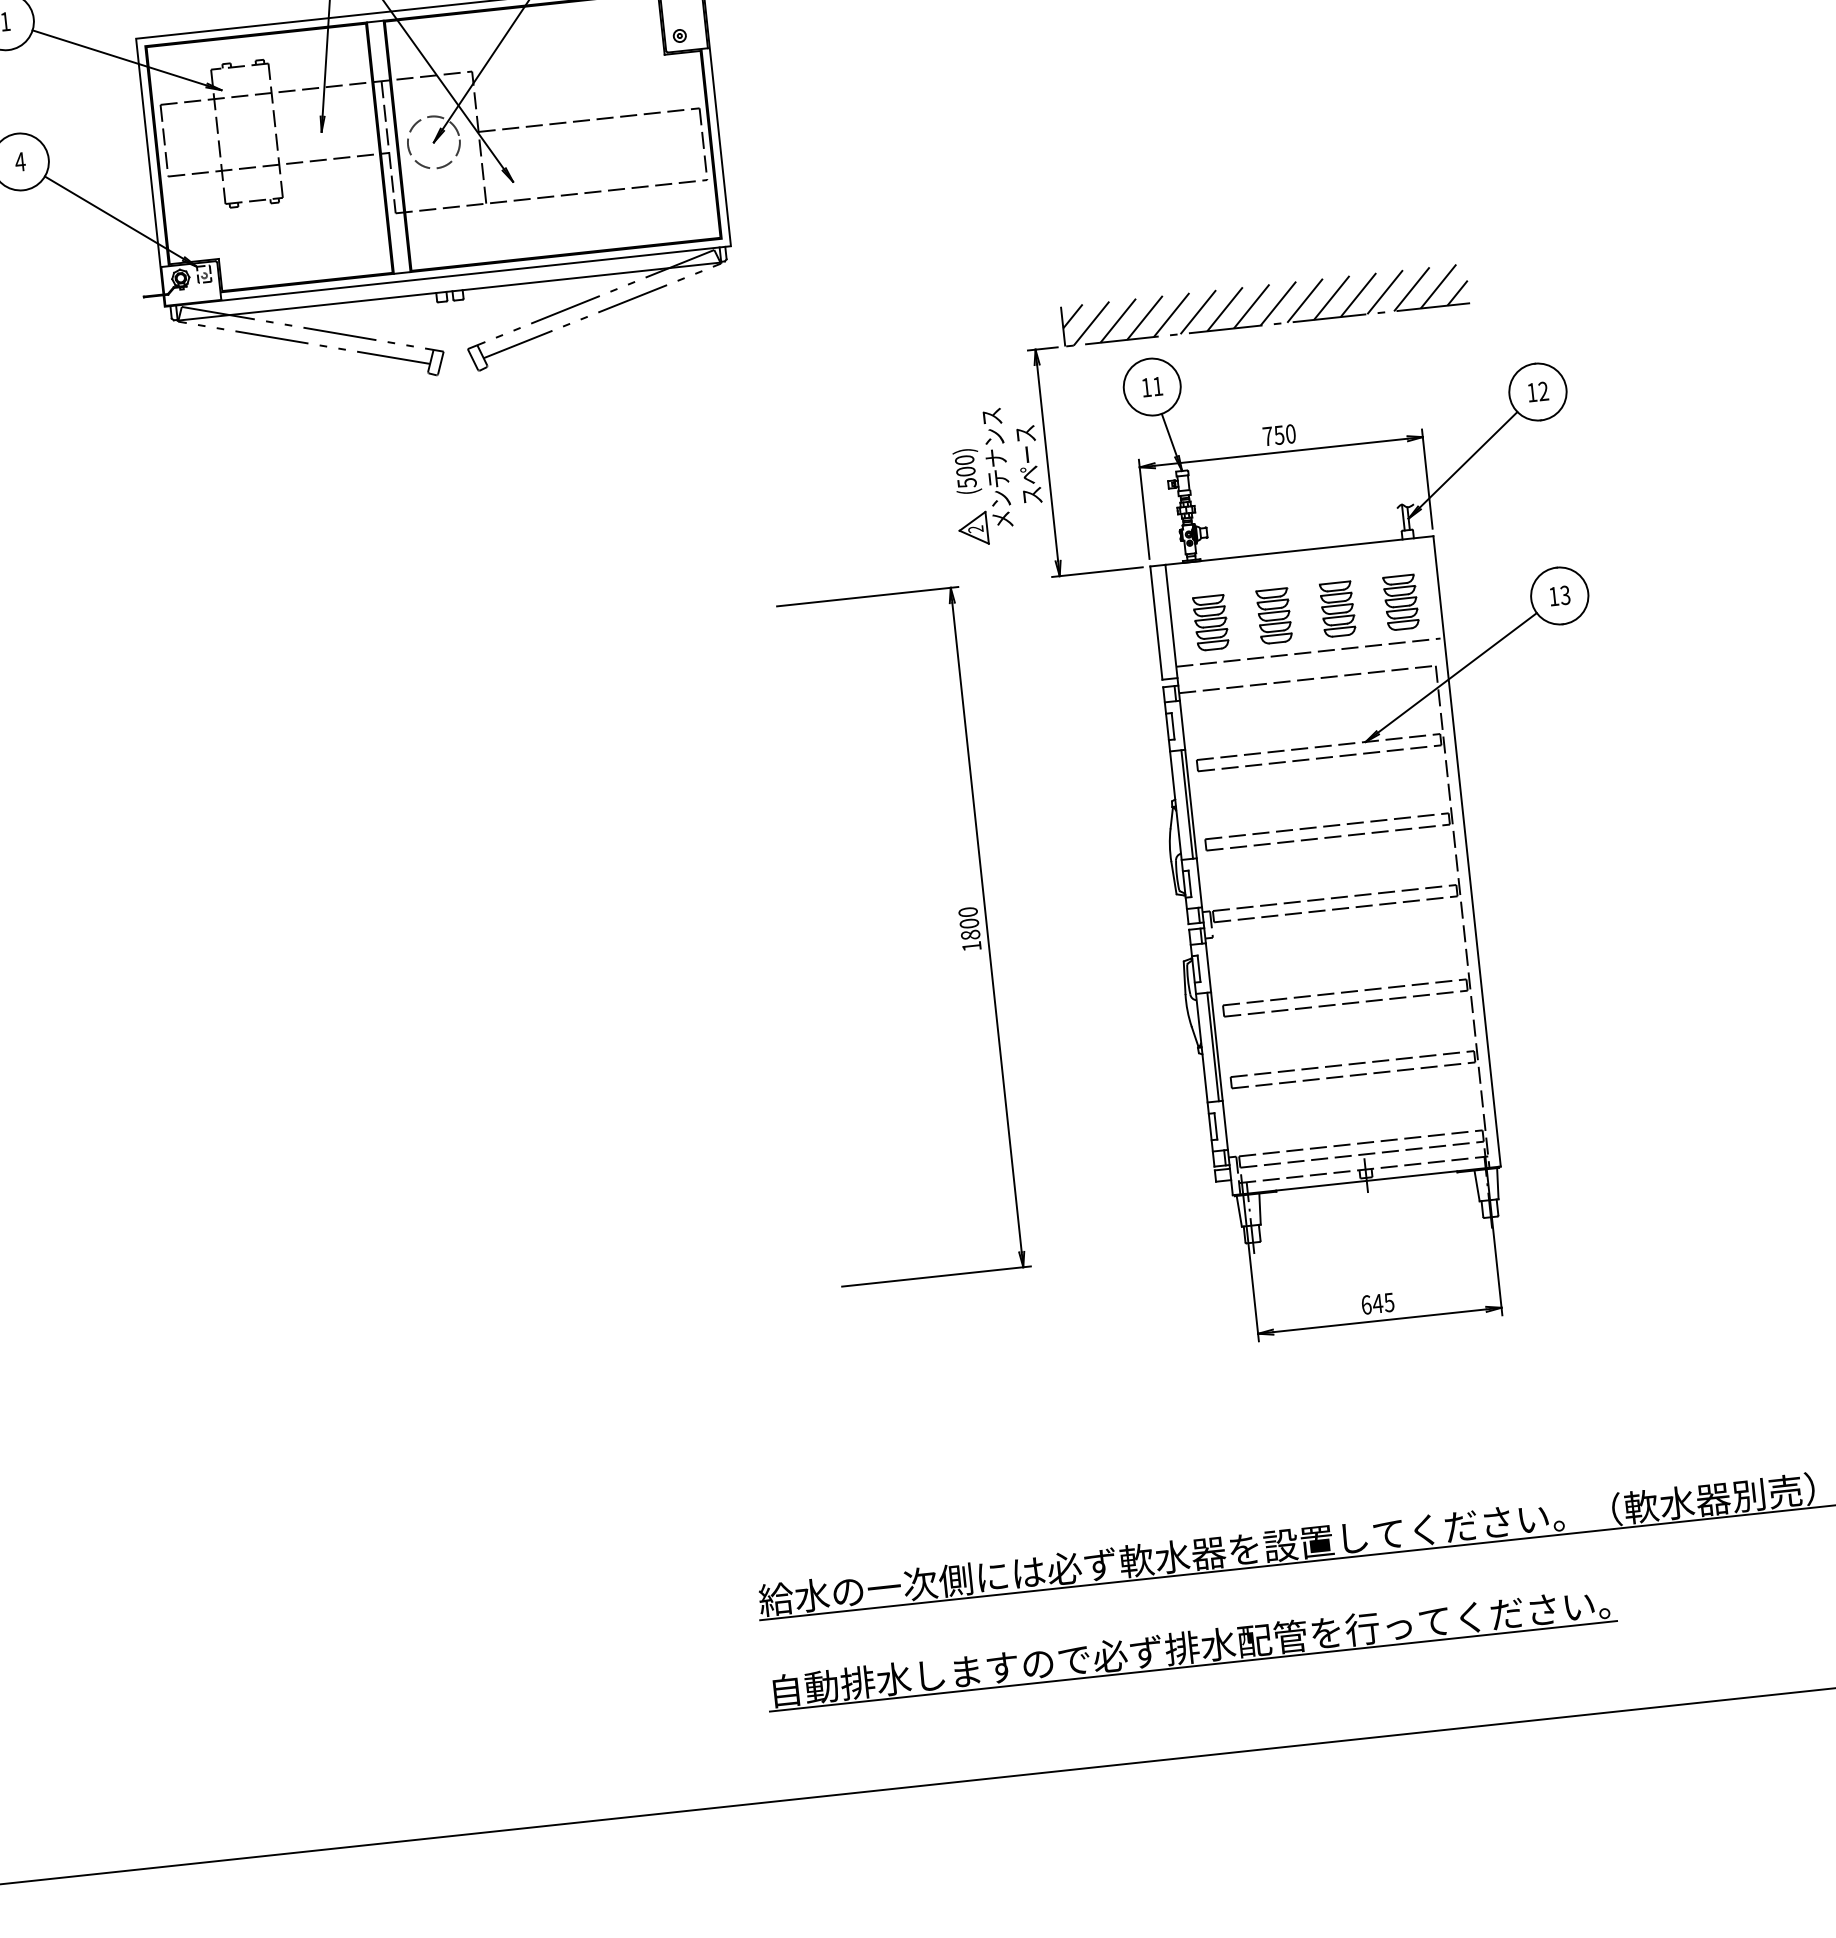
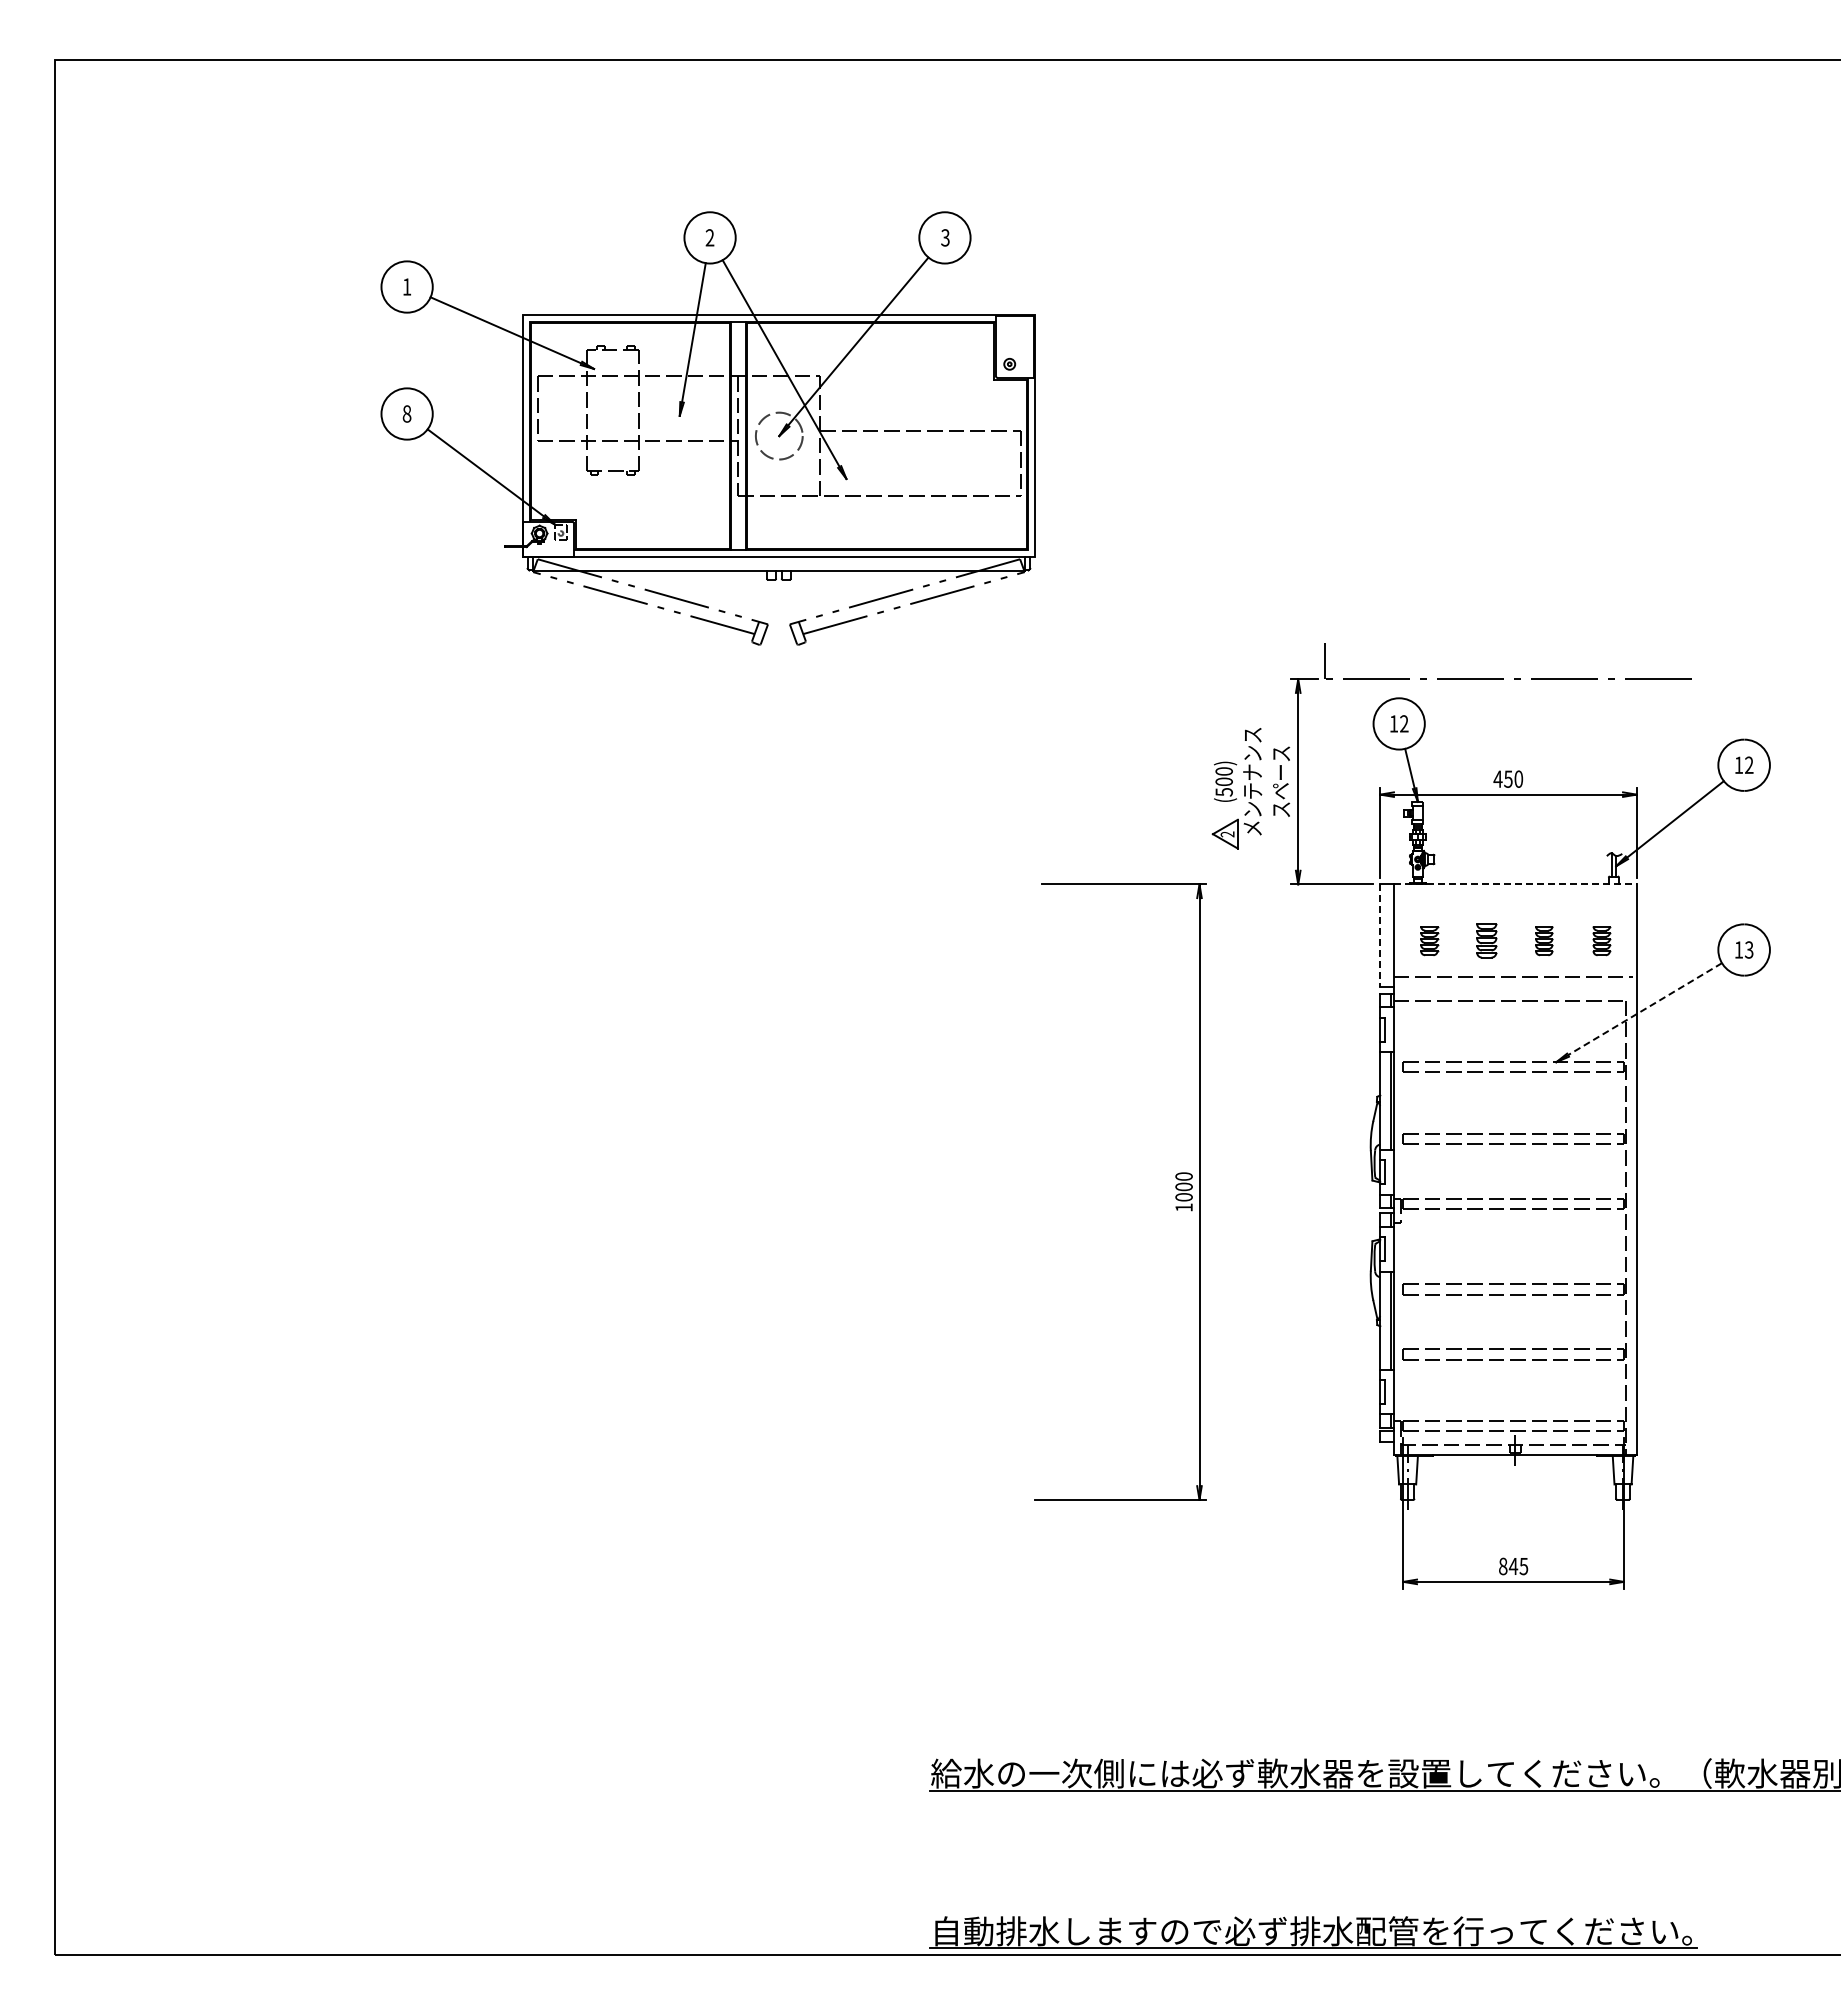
text: (19, 161) -> (406, 413), 4 -> 8
hatch: (1265, 305) -> (1508, 661), removed
text: (1158, 385) -> (1404, 723), 11 -> 12
text: (1267, 435) -> (1497, 778), 750 -> 450
line: (1299, 550) -> (1515, 884), solid -> dashed
part: (1401, 602) -> (1601, 940), size x0.6
part: (1338, 609) -> (1544, 940), size x0.6
part: (1274, 615) -> (1486, 940), size x0.7
part: (1211, 622) -> (1429, 940), size x0.6
line: (1156, 623) -> (1380, 936), solid -> dashed
line: (1457, 673) -> (1645, 1009), solid -> dashed
text: (970, 935) -> (1183, 1197), 1800 -> 1000
text: (1366, 1304) -> (1503, 1566), 645 -> 845
part: (1191, 1648) -> (1313, 1932), moved

